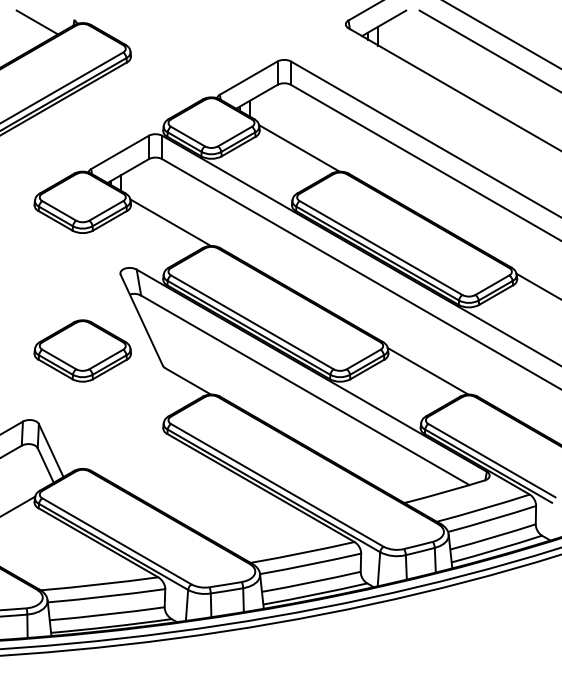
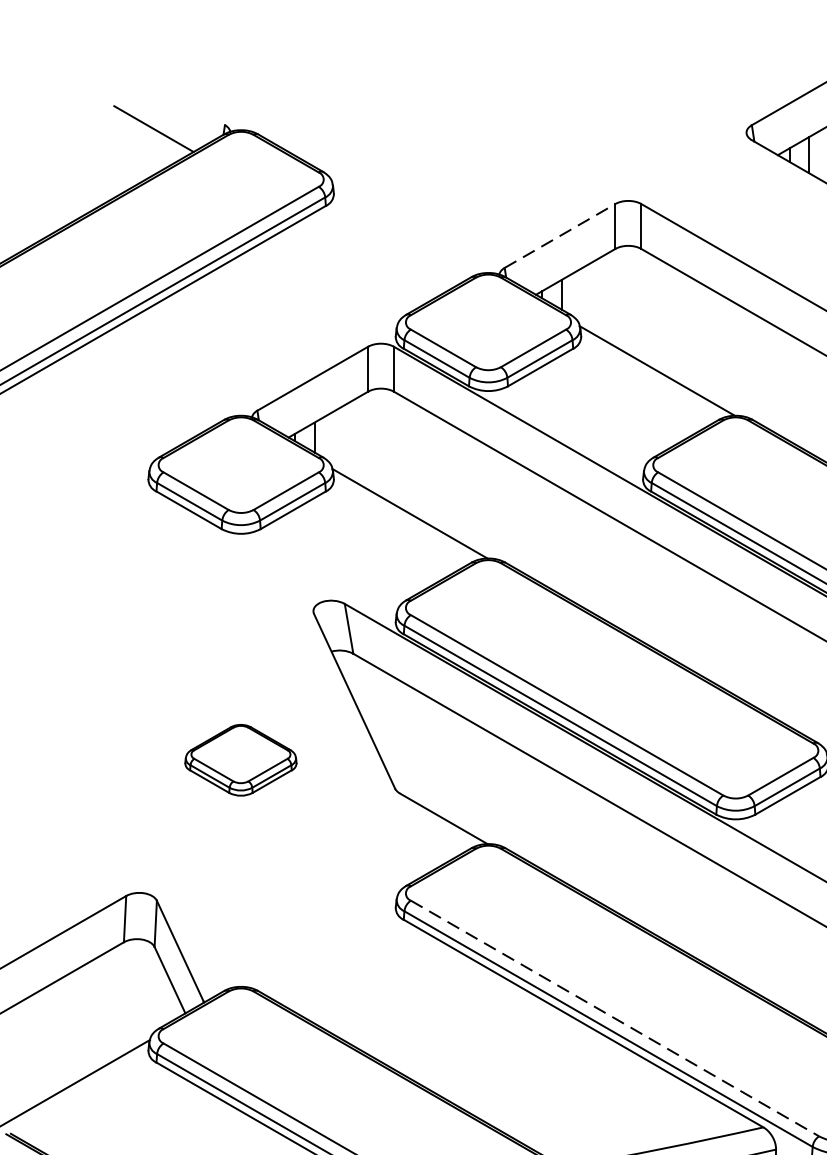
line: (249, 77) -> (561, 234), solid -> dashed
part: (82, 350) -> (240, 759), size x0.6
line: (277, 485) -> (615, 1018), solid -> dashed

